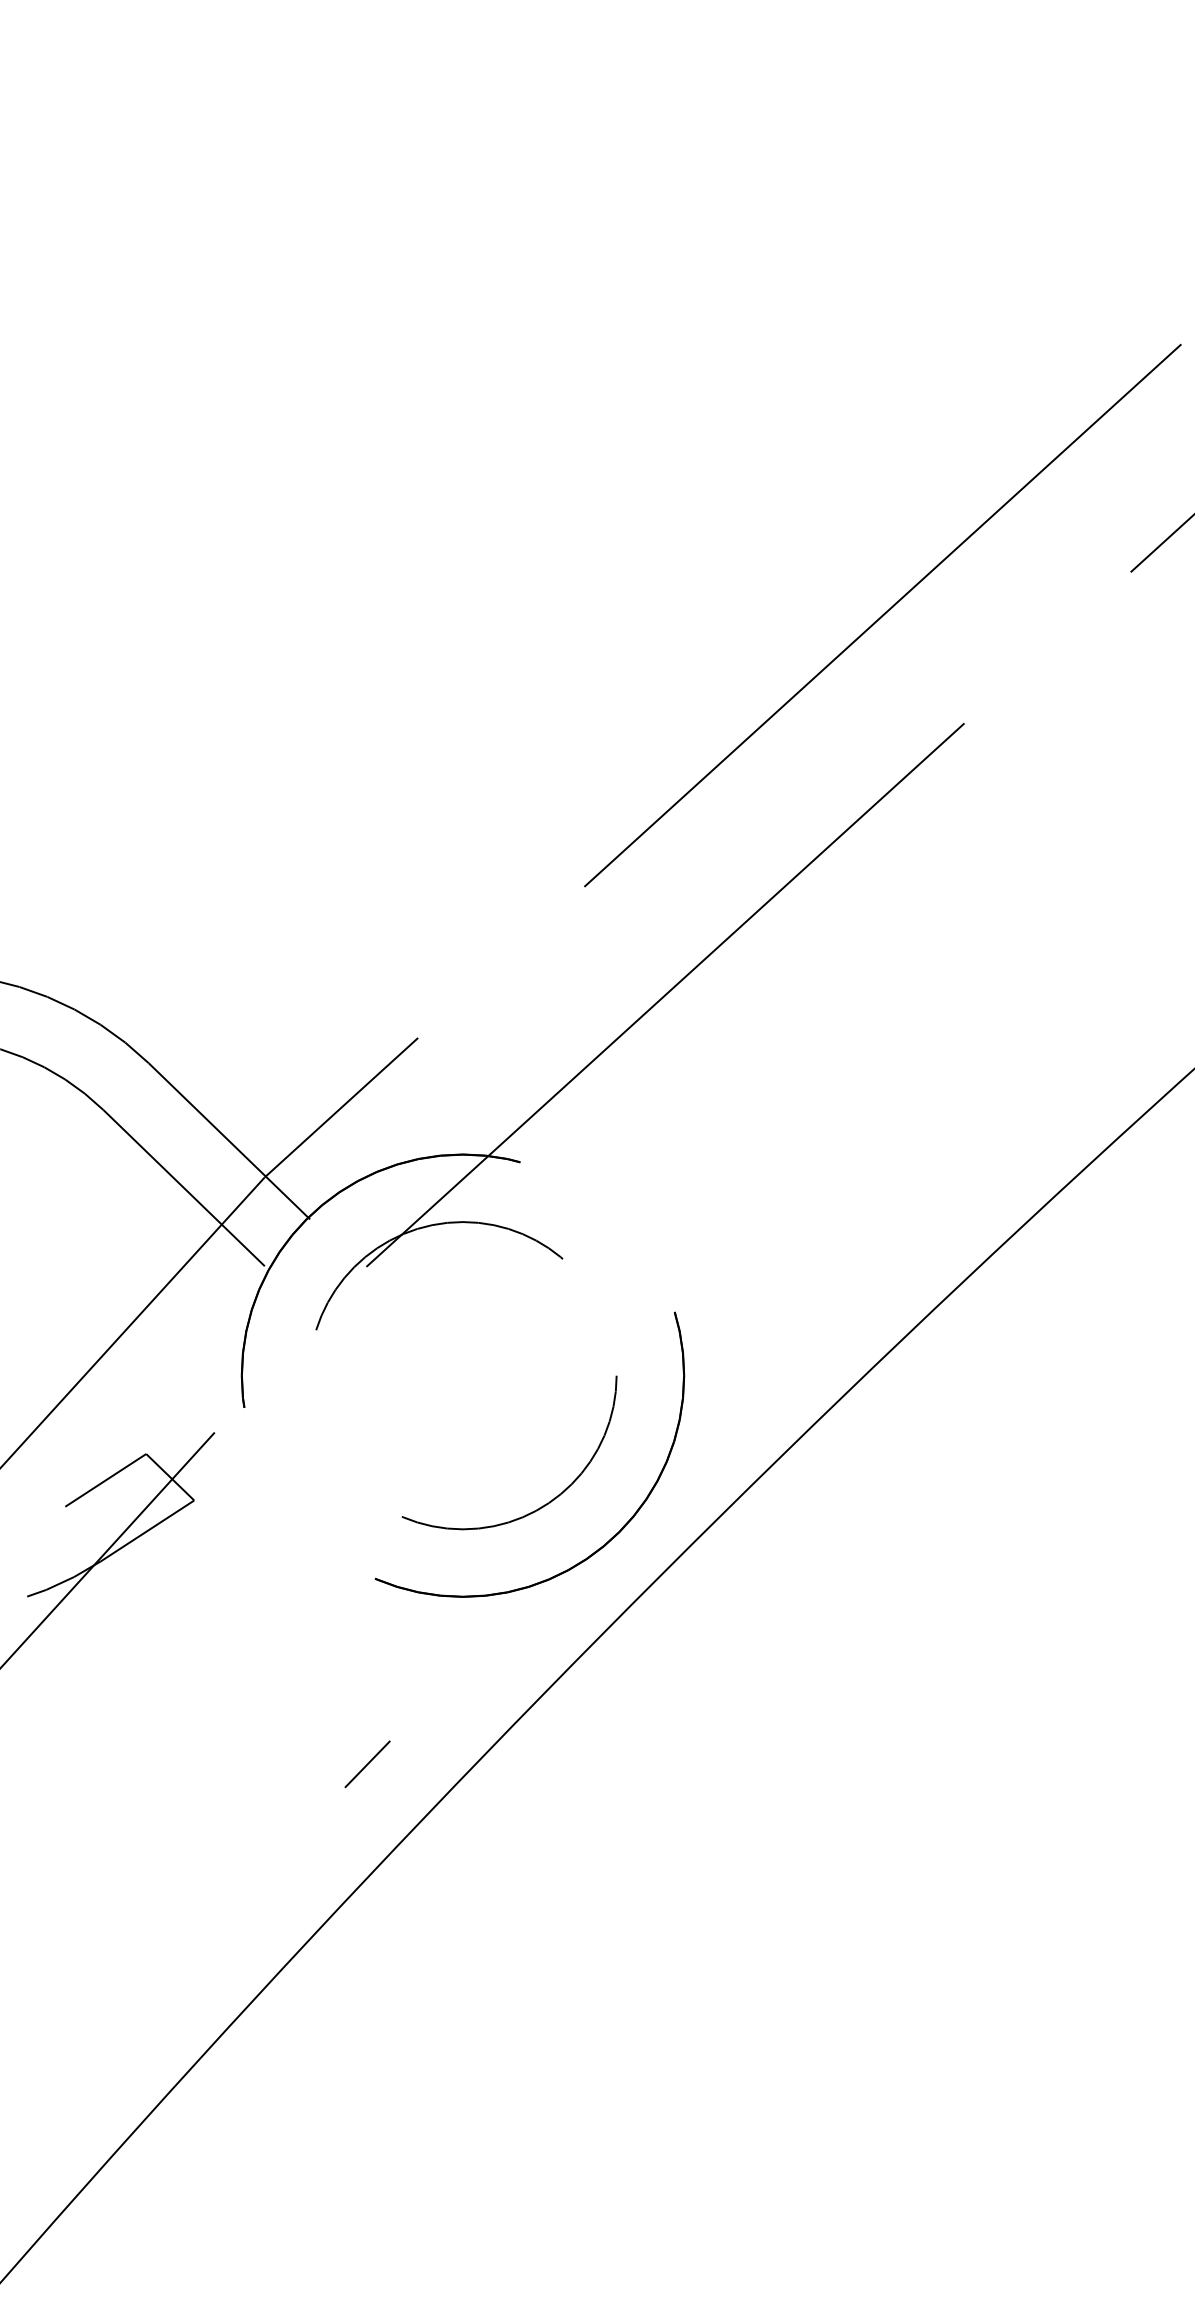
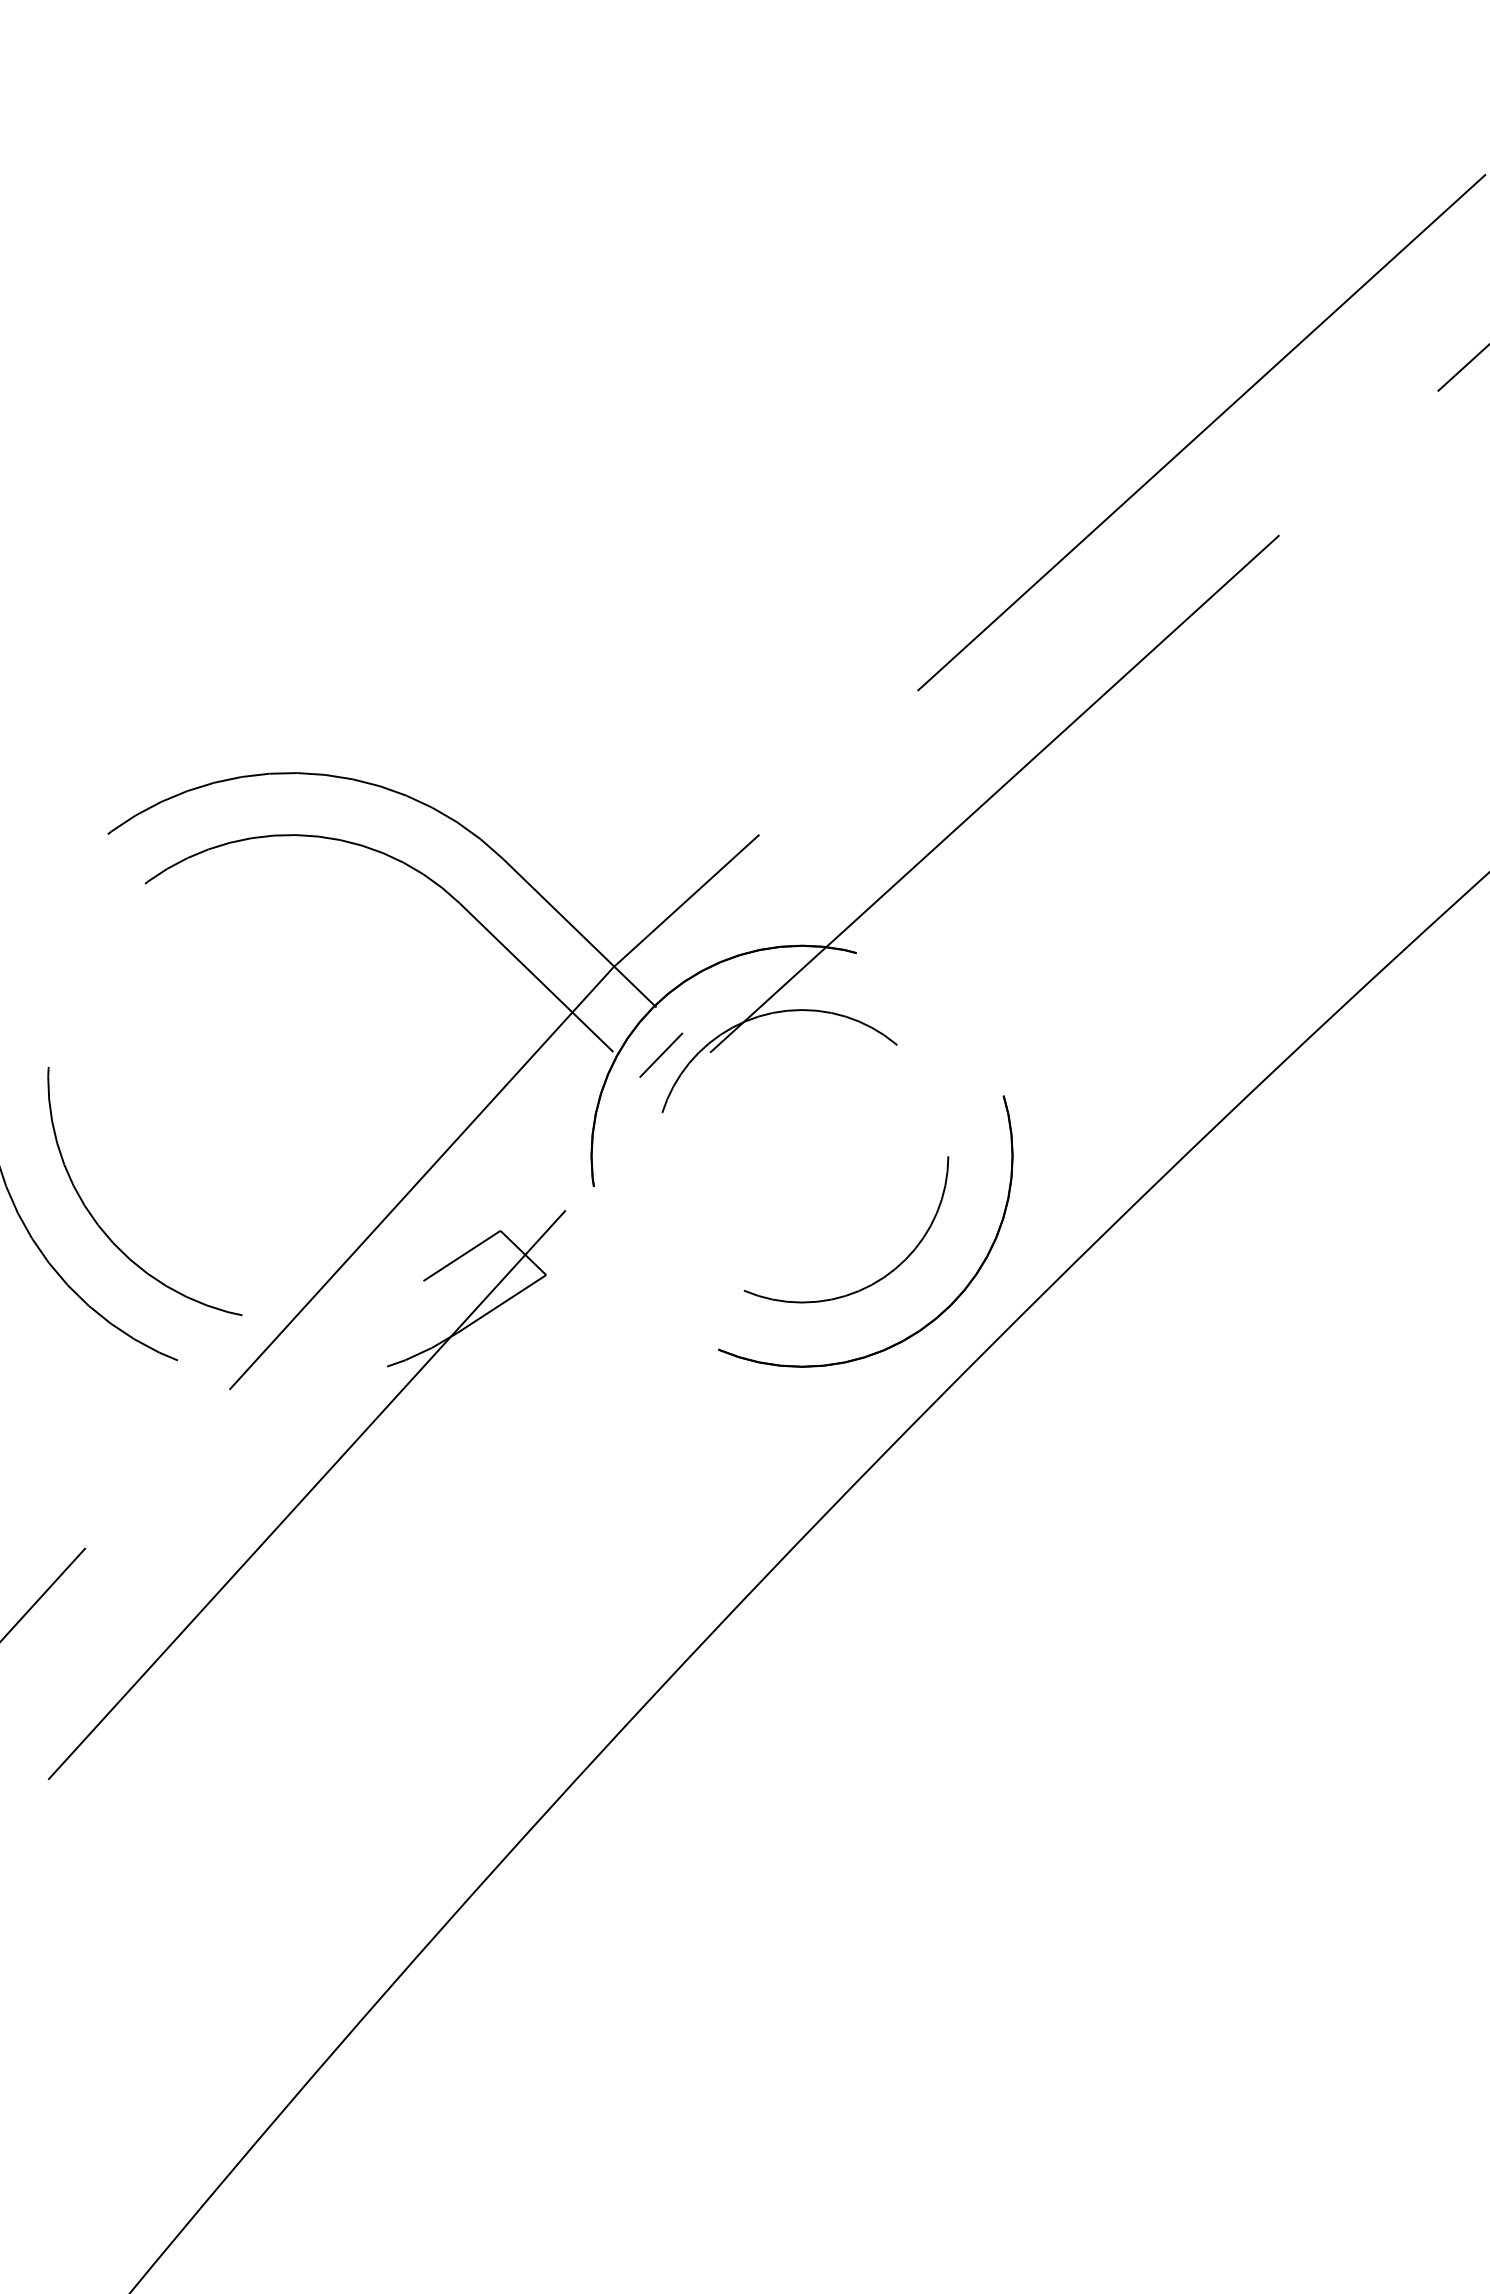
line: (367, 1763) -> (661, 1054), moved

